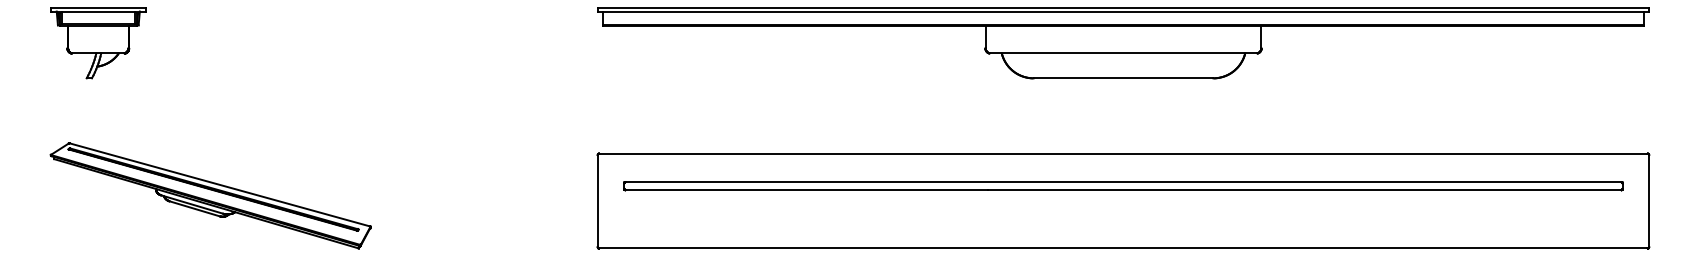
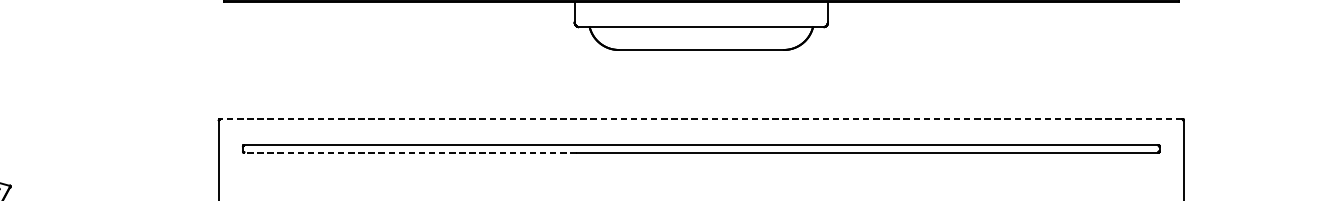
line: (1122, 153) -> (700, 118), solid -> dashed
line: (806, 190) -> (410, 152), solid -> dashed

